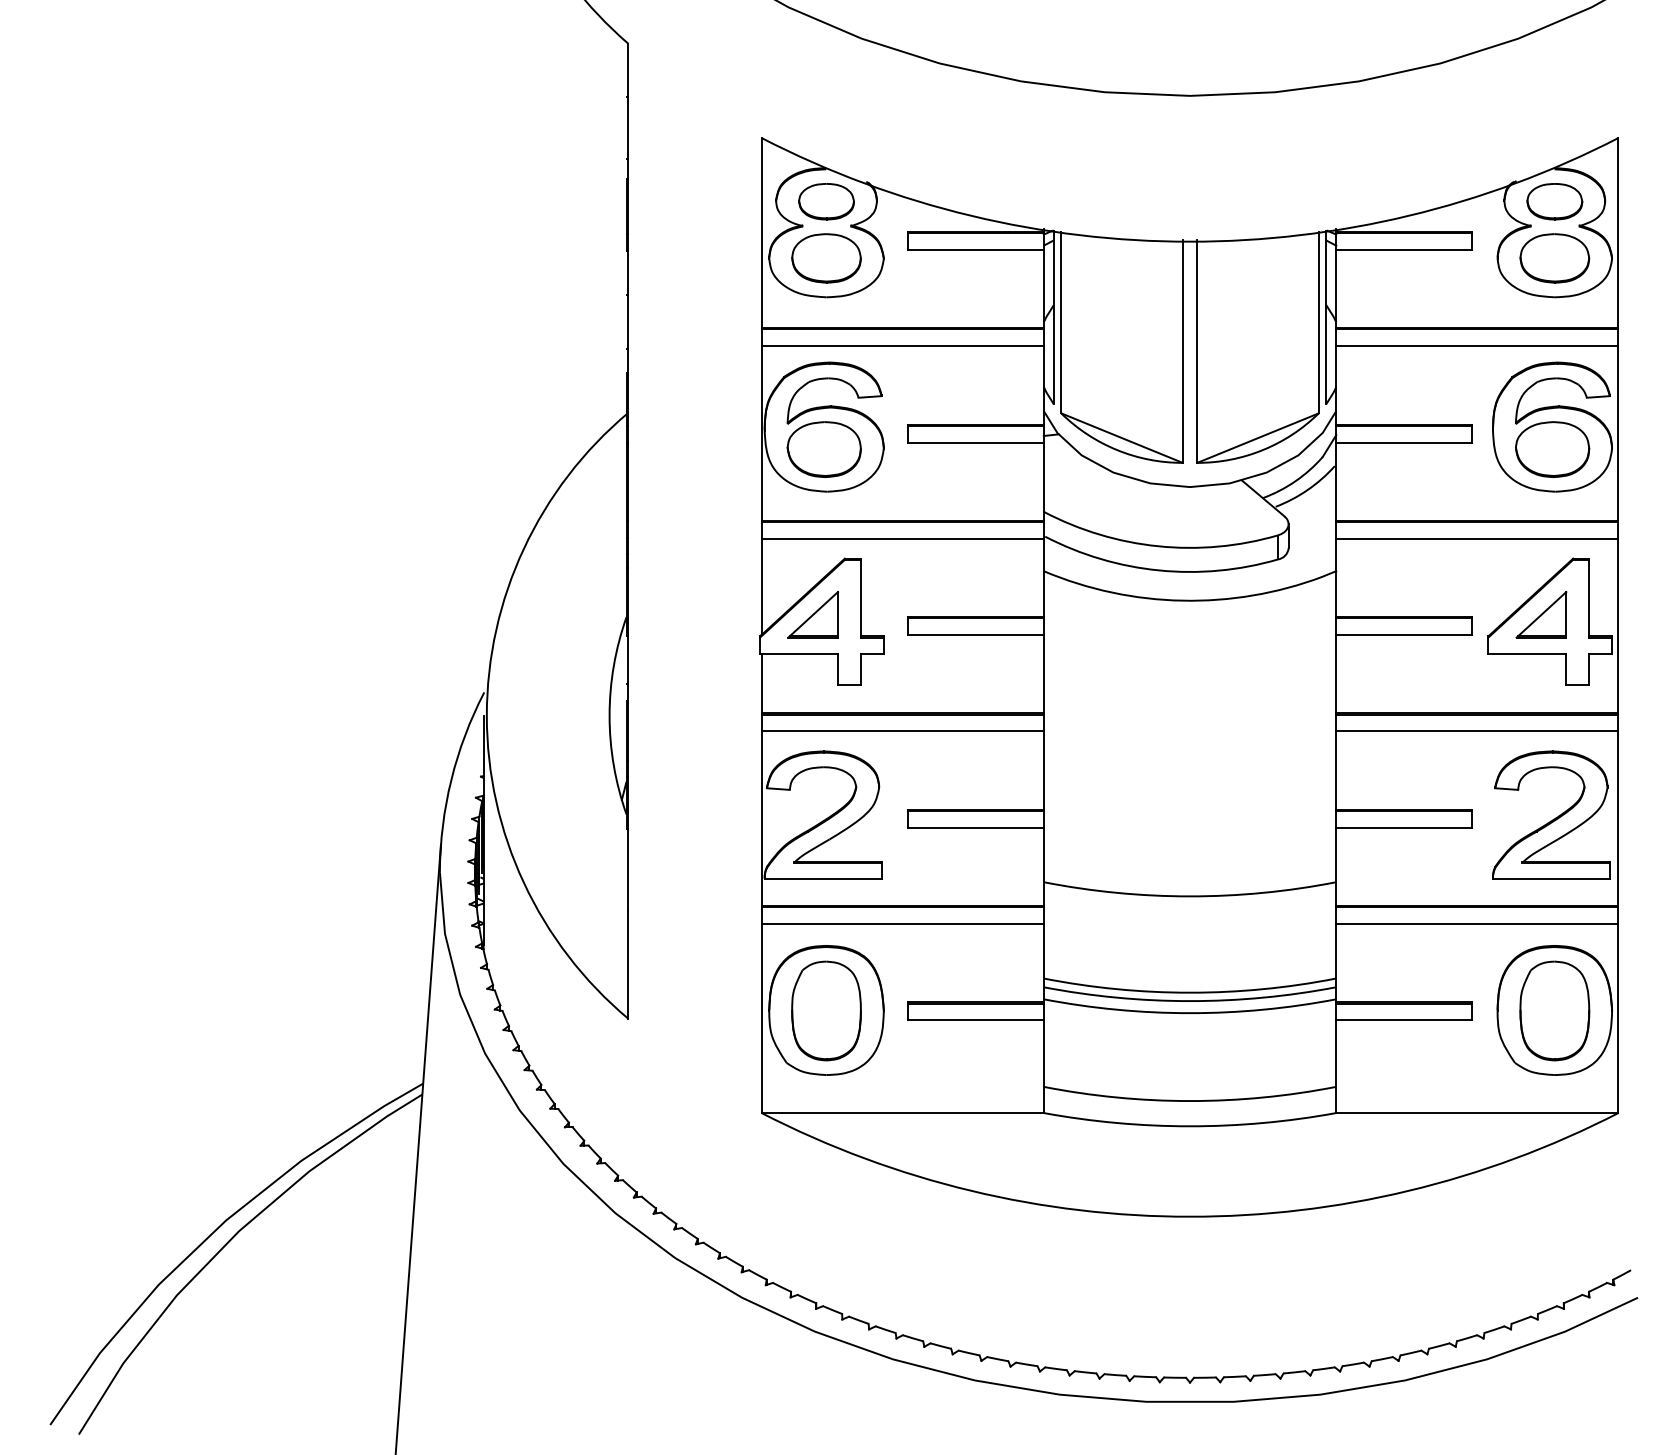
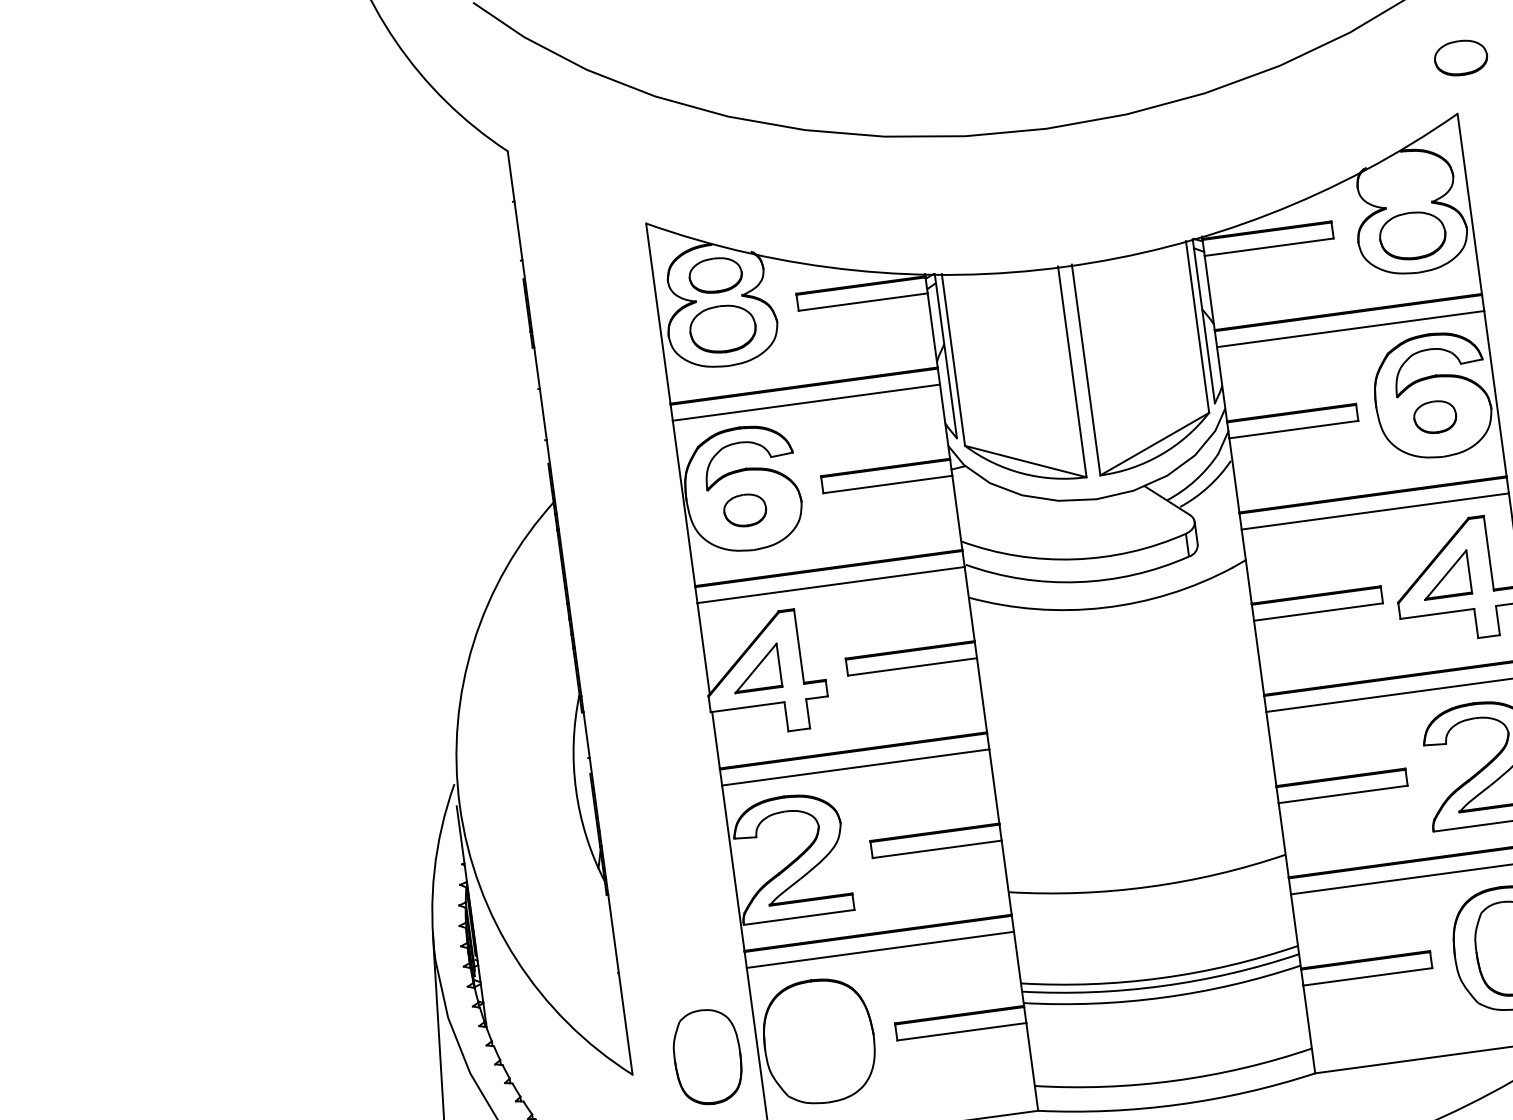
part: (1554, 201) -> (1460, 57), moved
part: (823, 449) -> (744, 510), size x0.6
part: (1552, 449) -> (1435, 417), size x0.6
part: (826, 1010) -> (707, 1056), moved

